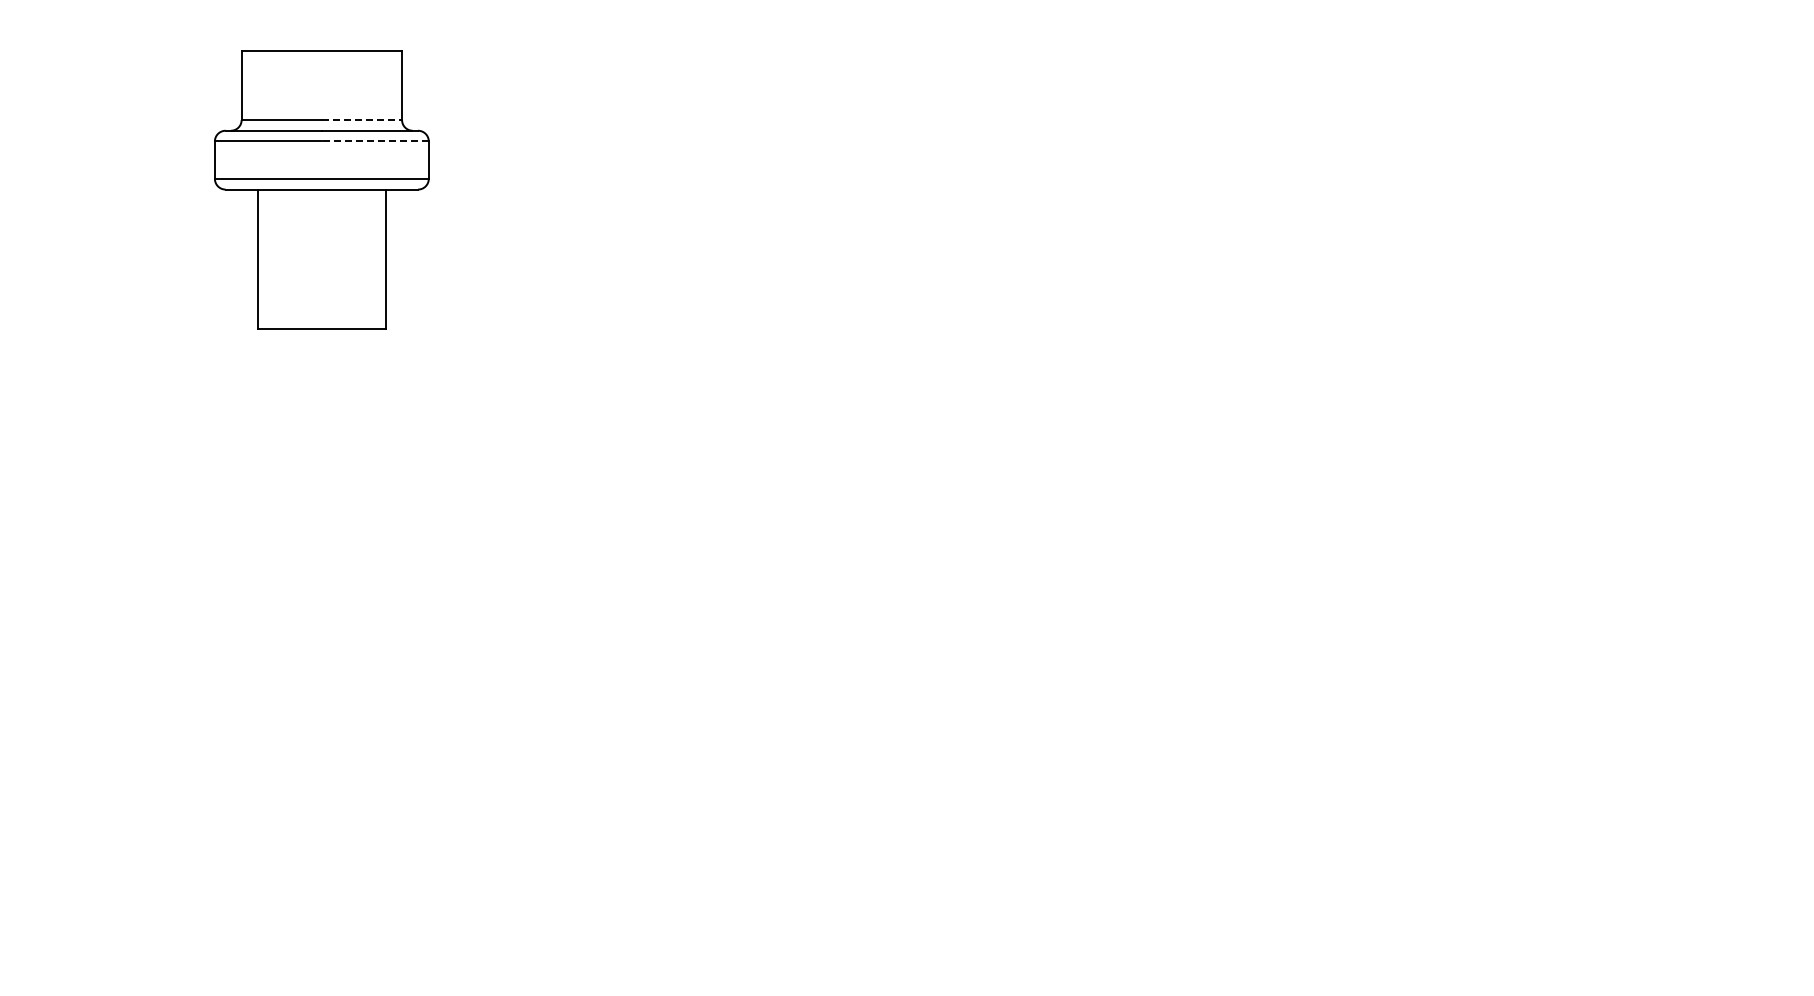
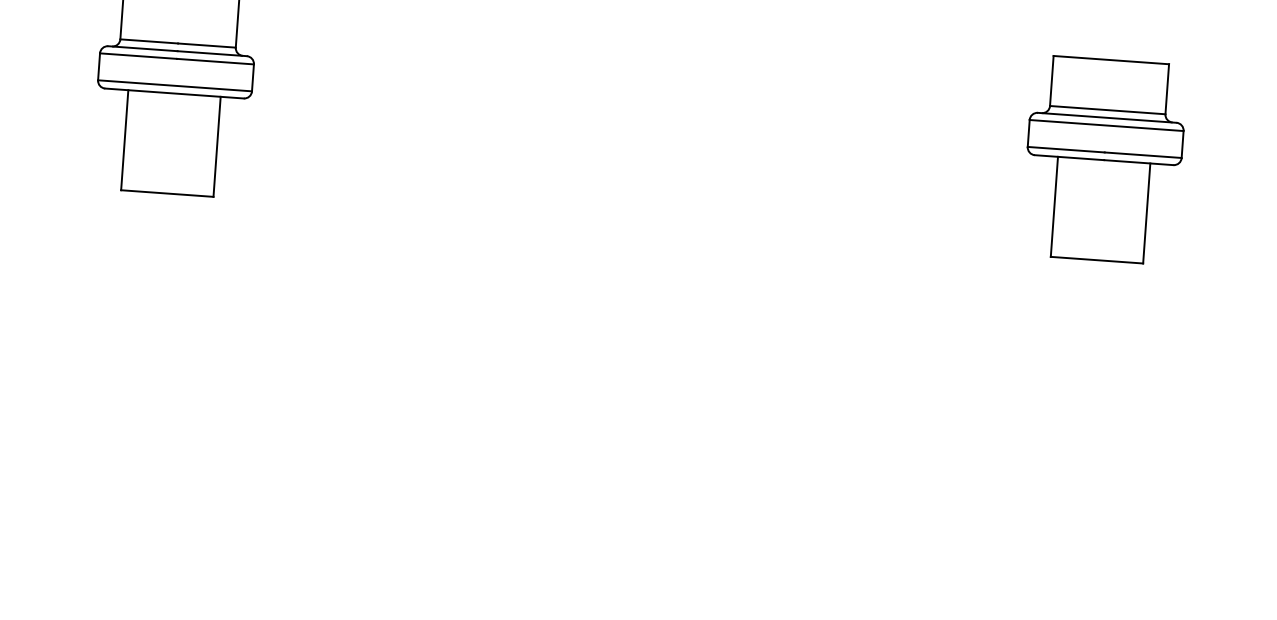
line: (362, 120) -> (207, 45), dashed -> solid
line: (374, 141) -> (214, 61), dashed -> solid
part: (1613, 189) -> (1103, 160), added

